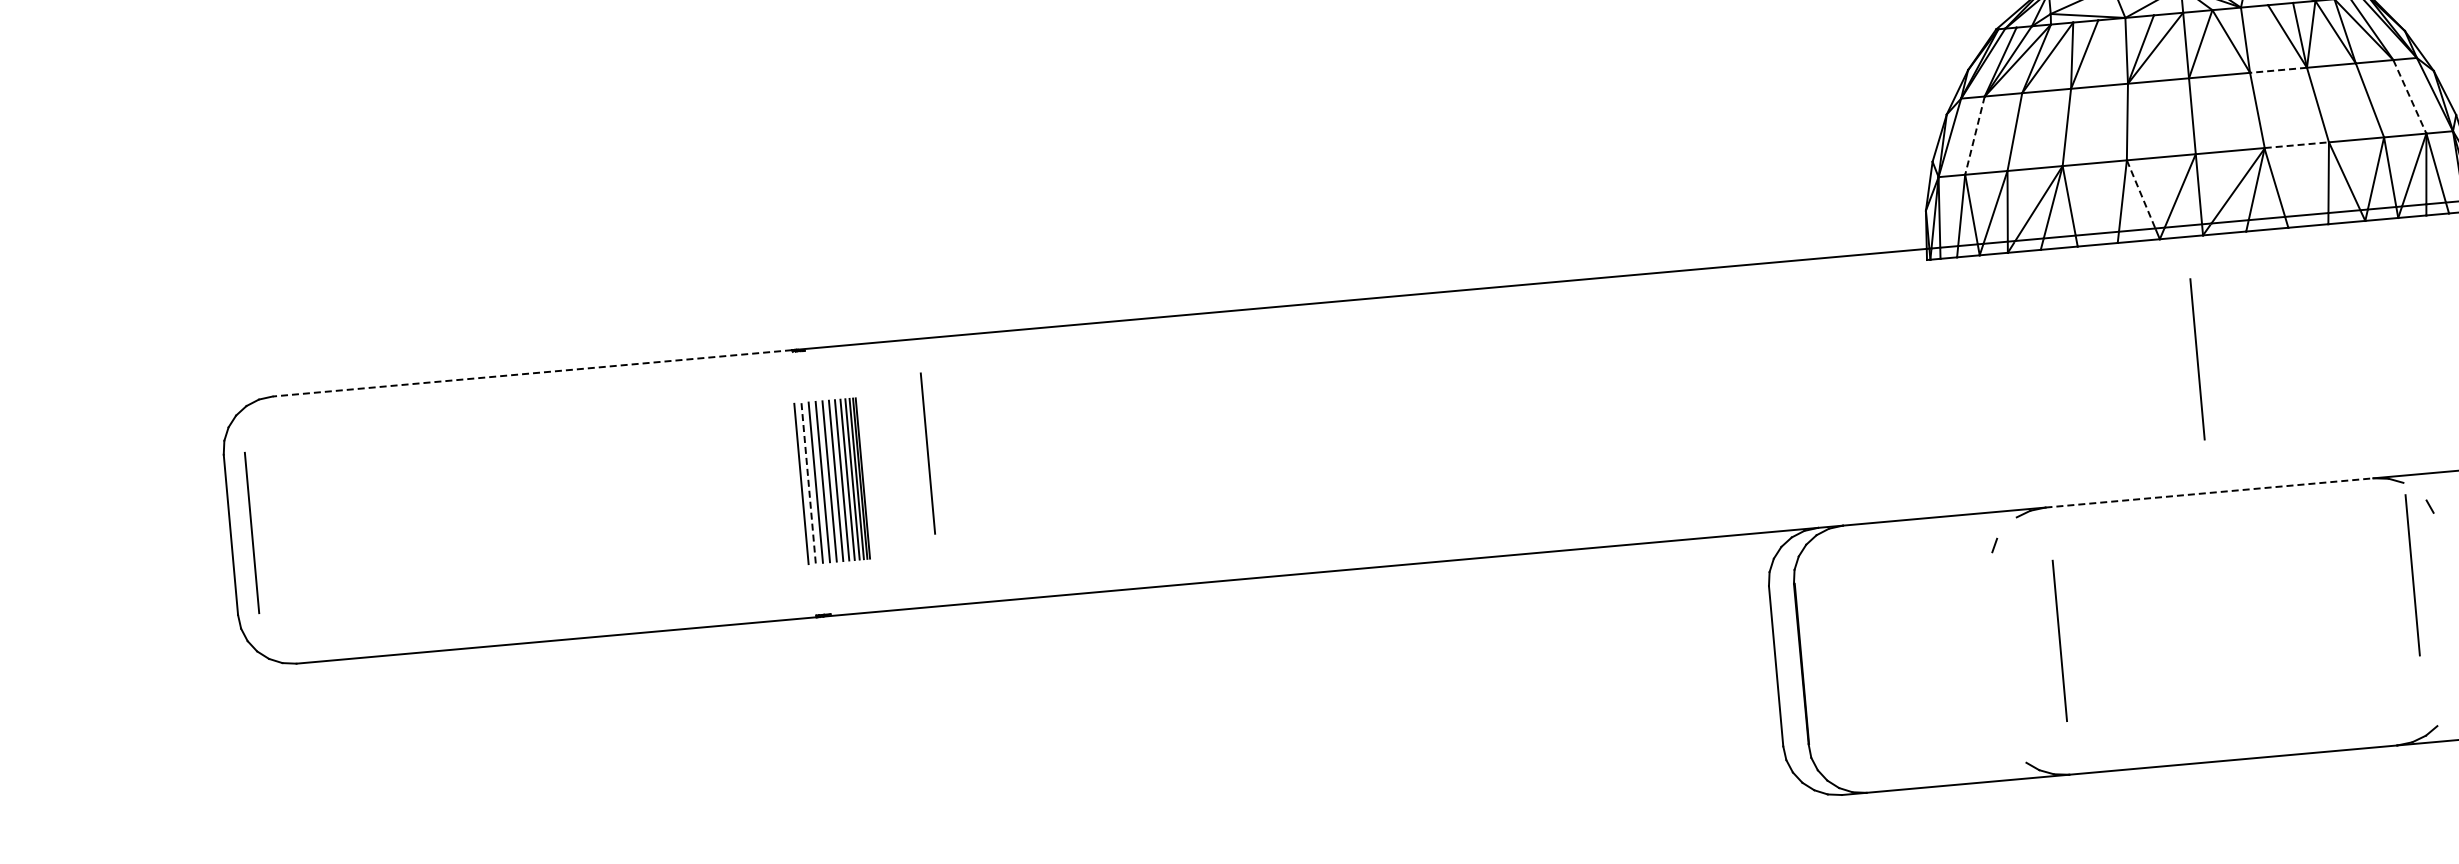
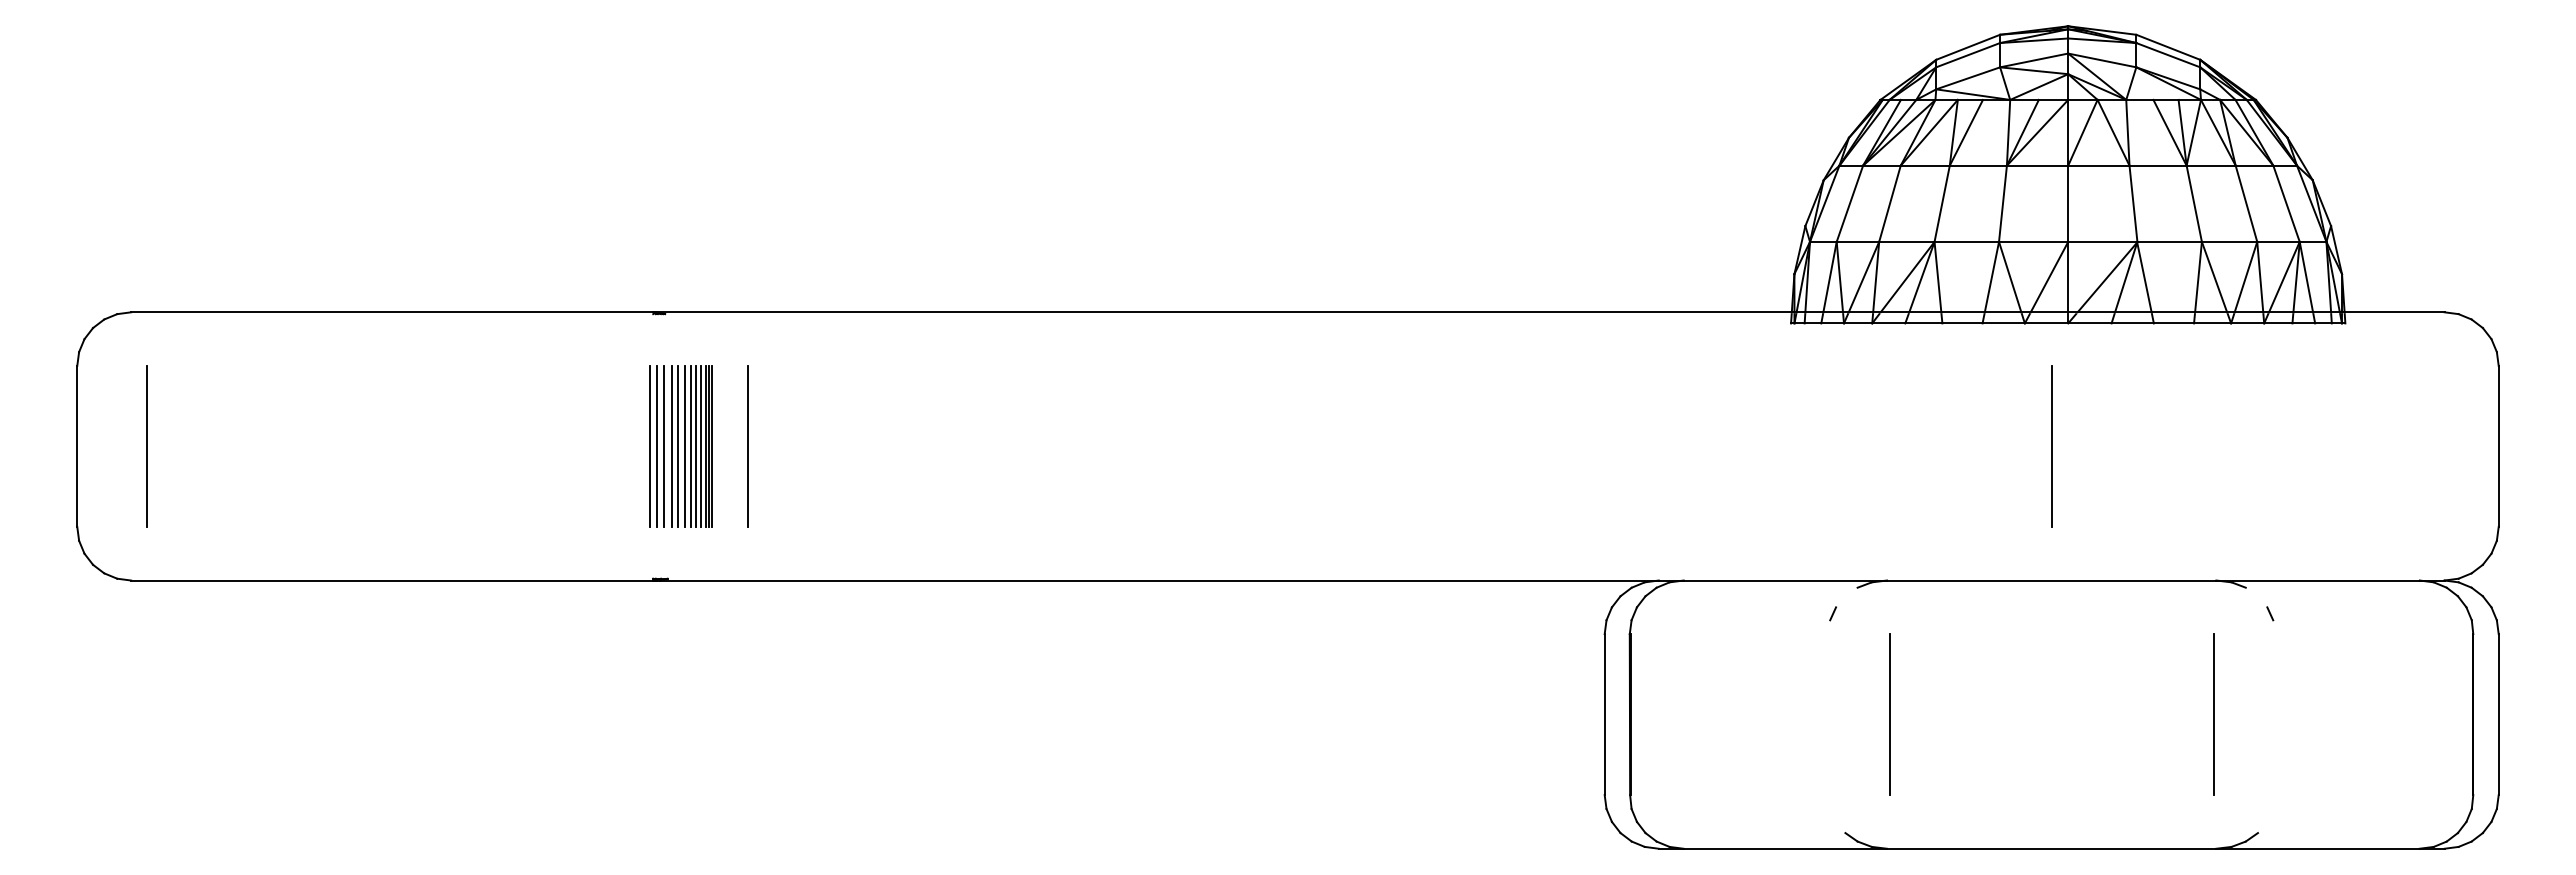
line: (2278, 70) -> (2158, 165), dashed -> solid
line: (2409, 97) -> (2286, 204), dashed -> solid
line: (1974, 136) -> (1849, 204), dashed -> solid
line: (2297, 144) -> (2170, 241), dashed -> solid
line: (2141, 194) -> (2010, 277), dashed -> solid
line: (531, 373) -> (391, 312), dashed -> solid
line: (927, 453) -> (747, 446), moved
line: (808, 482) -> (657, 445), dashed -> solid
line: (2209, 492) -> (2051, 580), dashed -> solid
line: (251, 533) -> (146, 446), moved
line: (2412, 575) -> (2213, 714), moved

